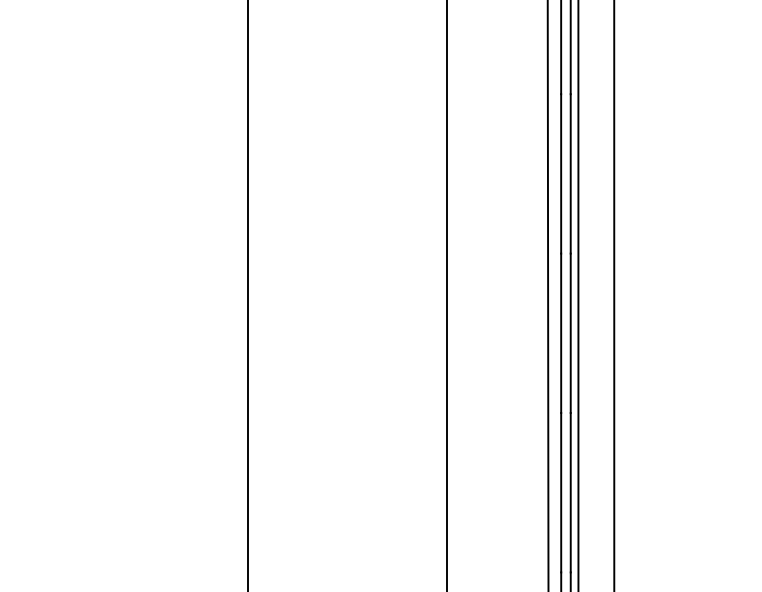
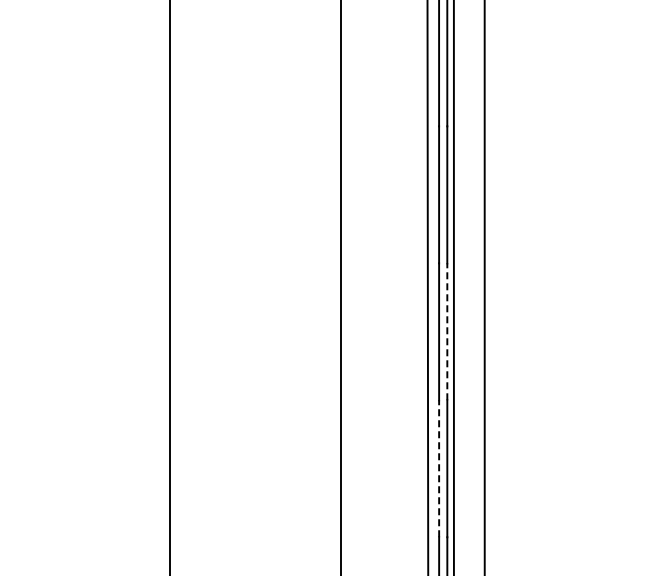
line: (570, 332) -> (447, 331), solid -> dashed
line: (561, 492) -> (439, 468), solid -> dashed

